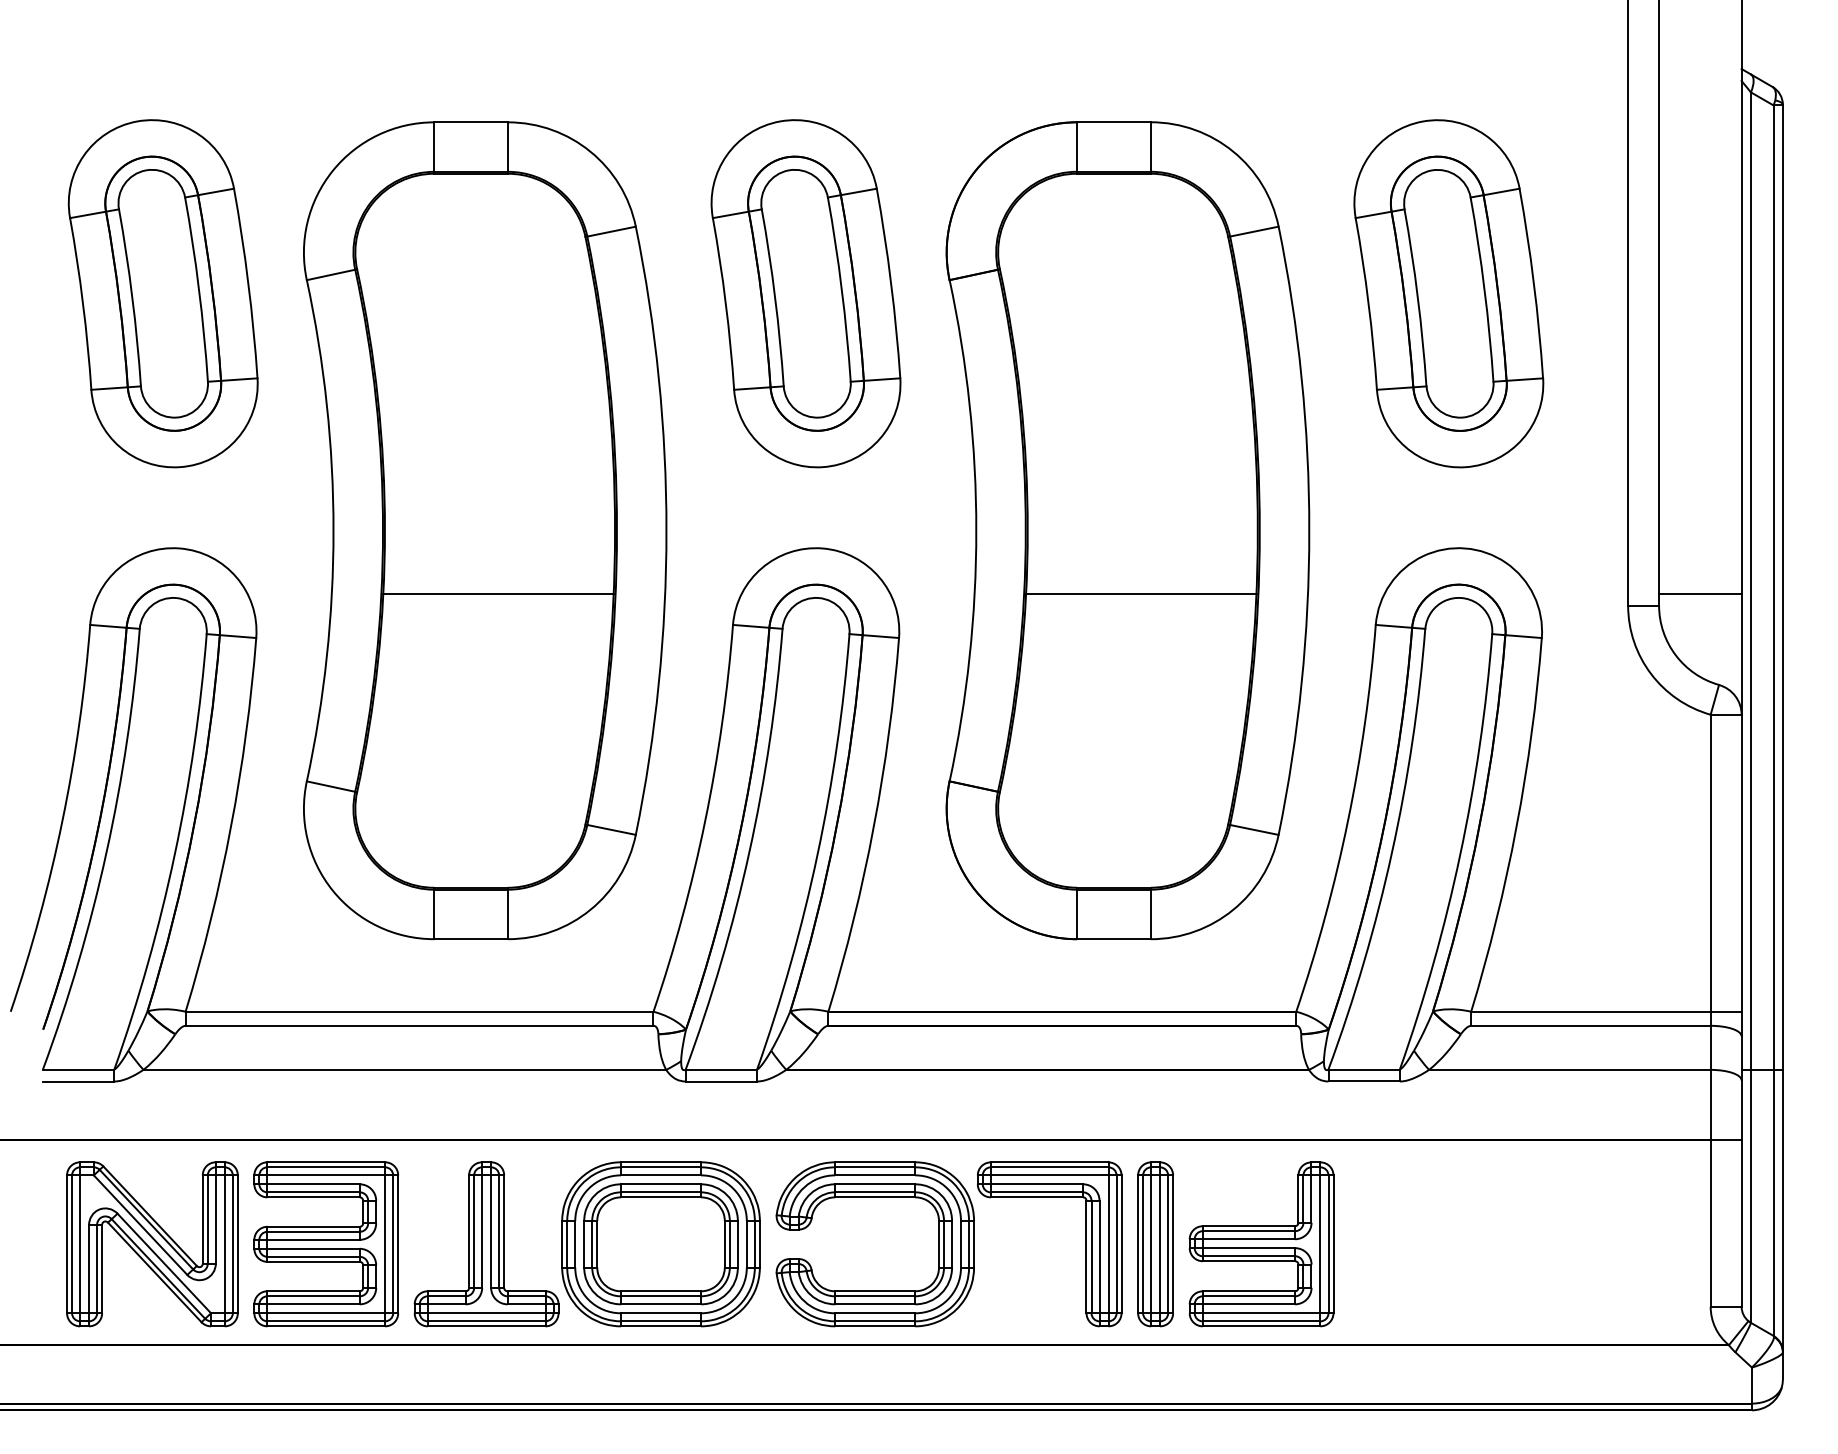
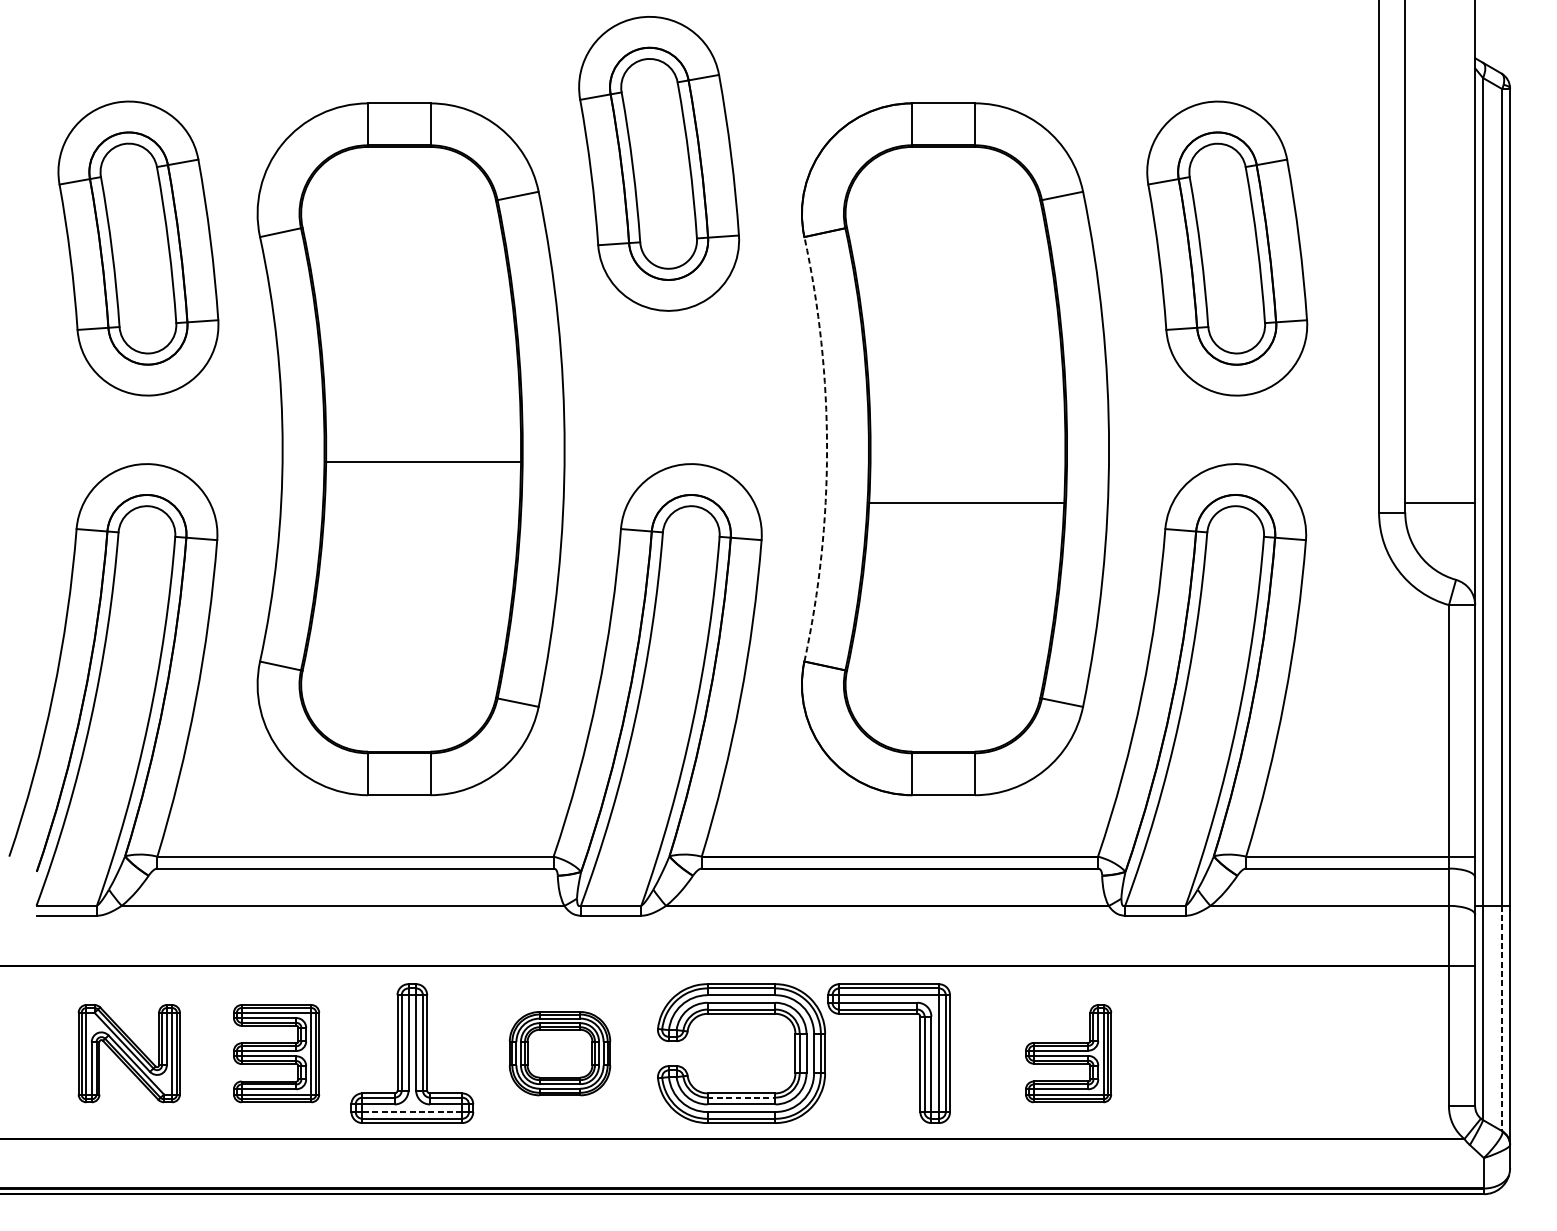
part: (805, 293) -> (658, 163), moved
arc: (976, 530) -> (827, 449), solid -> dashed
line: (498, 593) -> (422, 461), moved
line: (1773, 1203) -> (1502, 1019), solid -> dashed
part: (152, 1244) -> (129, 1053), size x0.7
part: (326, 1244) -> (276, 1053), size x0.7
part: (660, 1244) -> (559, 1053), size x0.6
part: (1155, 1244) -> (978, 1053), removed
part: (1261, 1244) -> (1068, 1053), size x0.7
line: (875, 1296) -> (741, 1097), solid -> dashed
line: (486, 1313) -> (412, 1112), solid -> dashed

